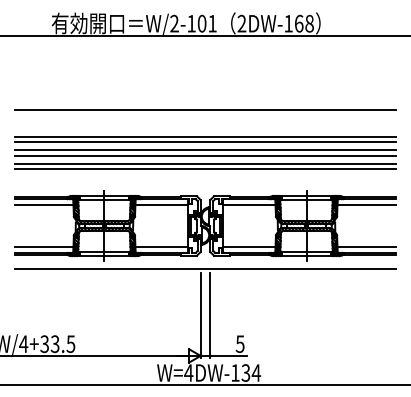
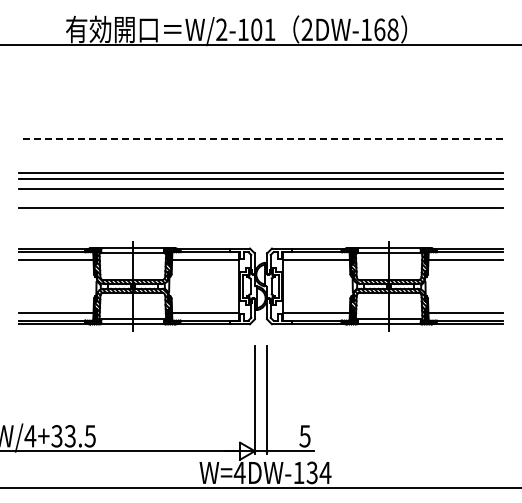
line: (205, 109) -> (260, 138), solid -> dashed
line: (205, 155) -> (260, 197), removed
line: (205, 169) -> (260, 214), removed
line: (205, 269) -> (260, 341), removed

